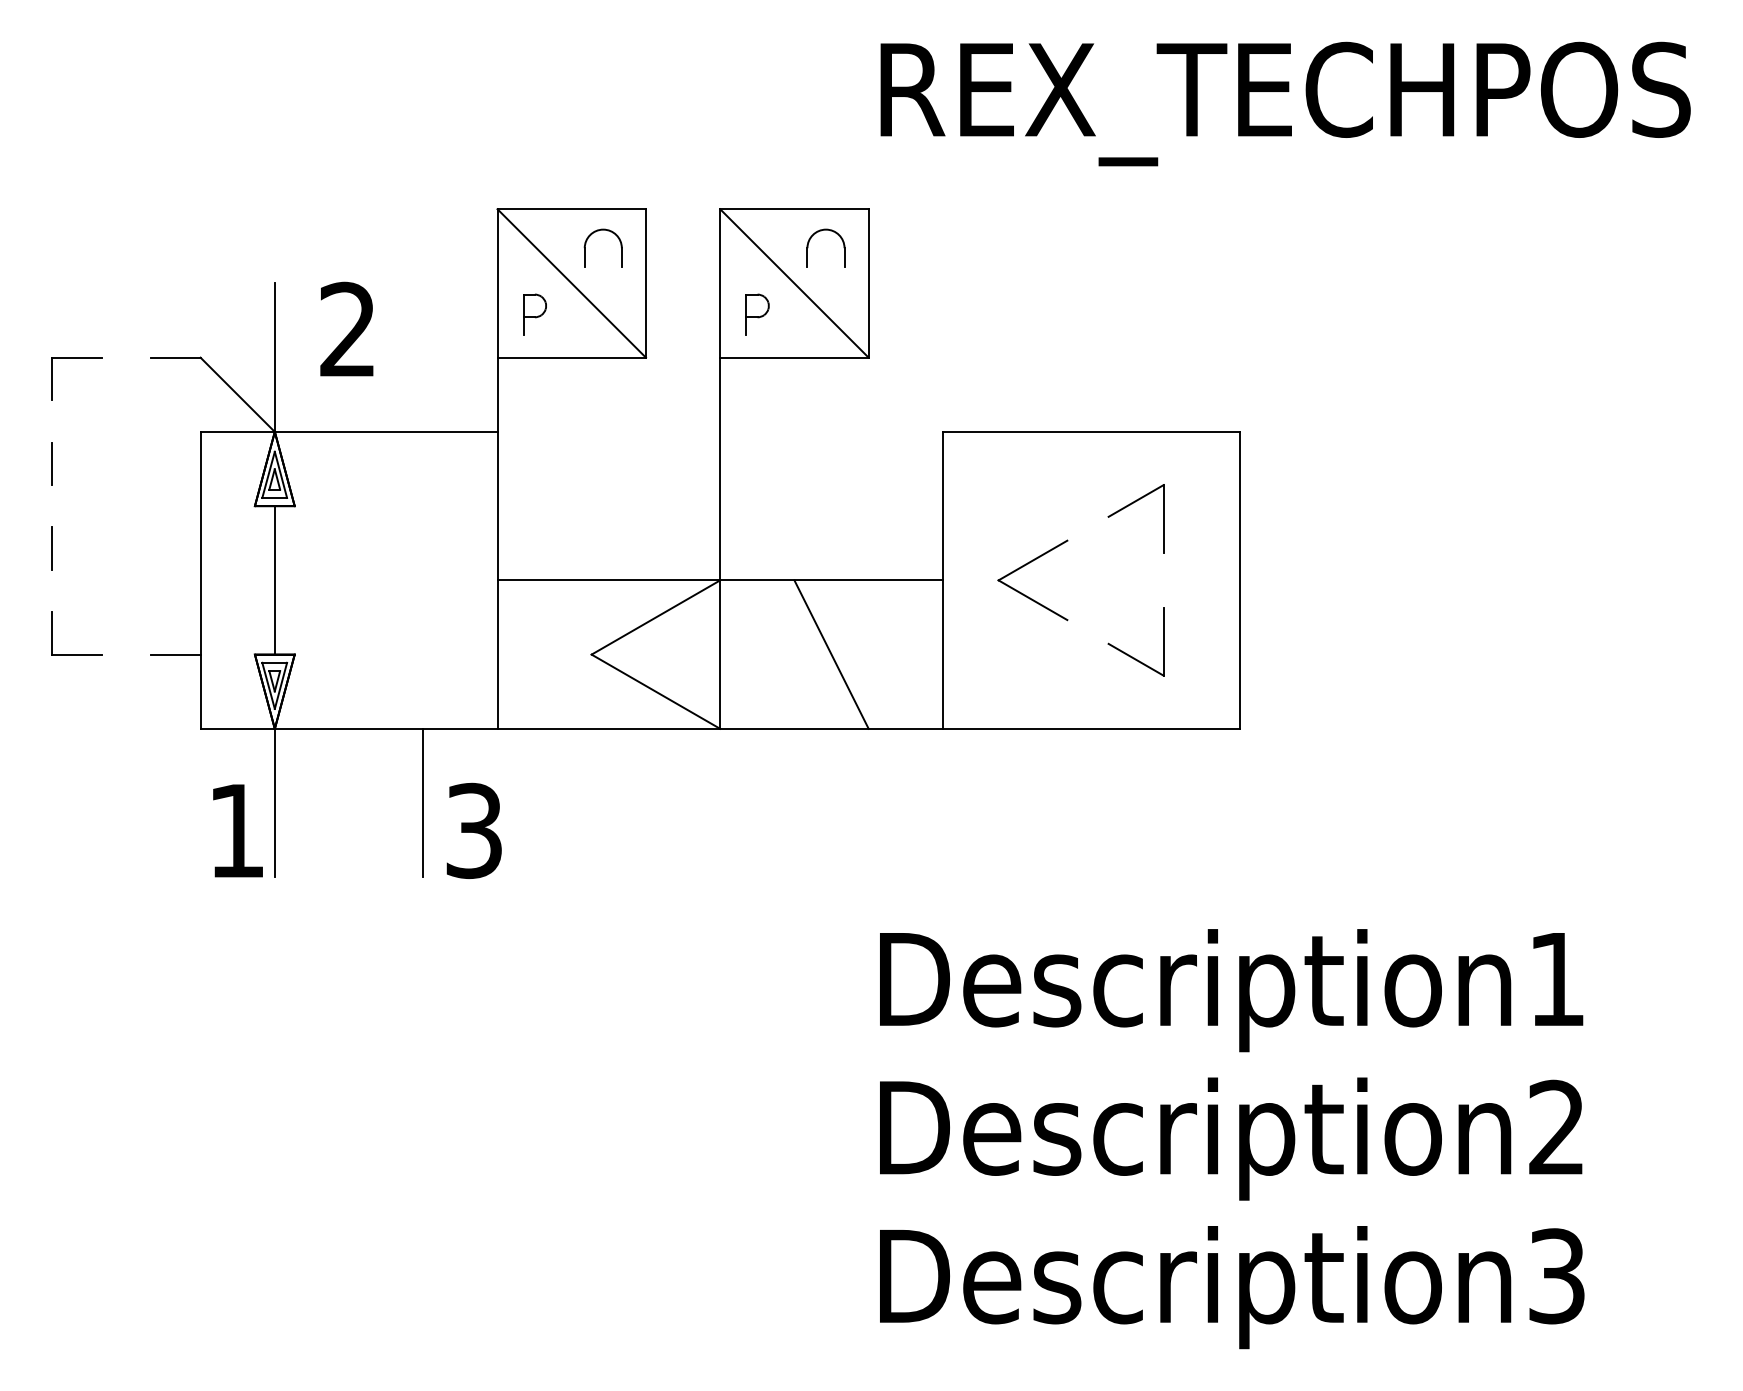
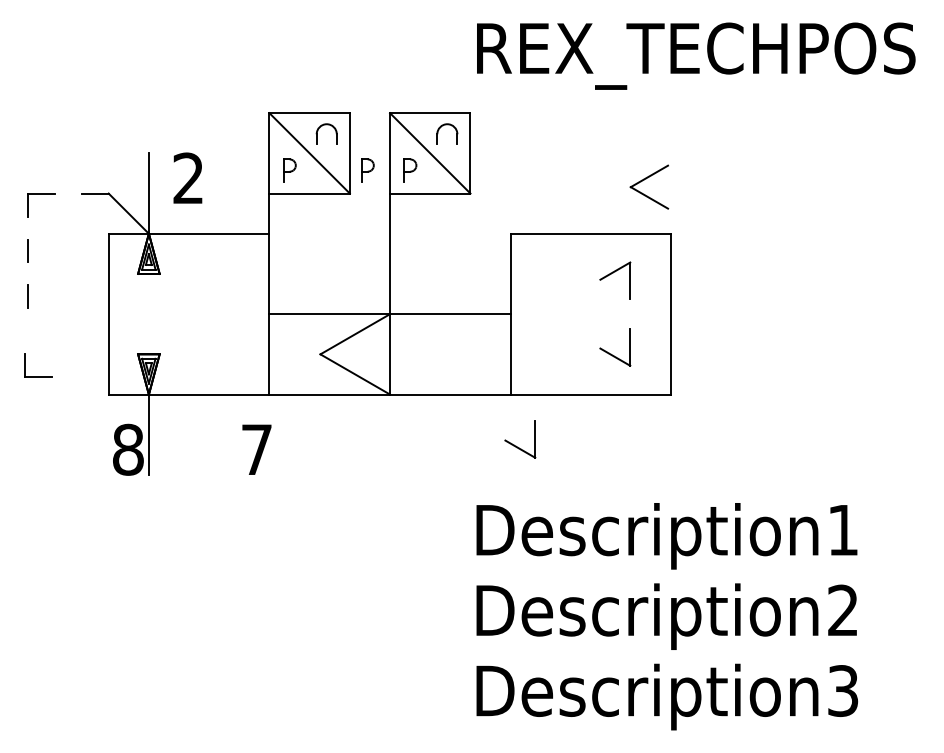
part: (678, 315) -> (367, 170), added
part: (1027, 566) -> (646, 179), moved
line: (274, 579) -> (148, 313), removed
part: (76, 653) -> (38, 376), moved
line: (174, 654) -> (94, 354), removed
line: (831, 654) -> (450, 354), removed
line: (423, 802) -> (229, 434), removed
part: (953, 822) -> (516, 445), added
text: (237, 830) -> (128, 449), 1 -> 8
text: (473, 830) -> (256, 449), 3 -> 7

